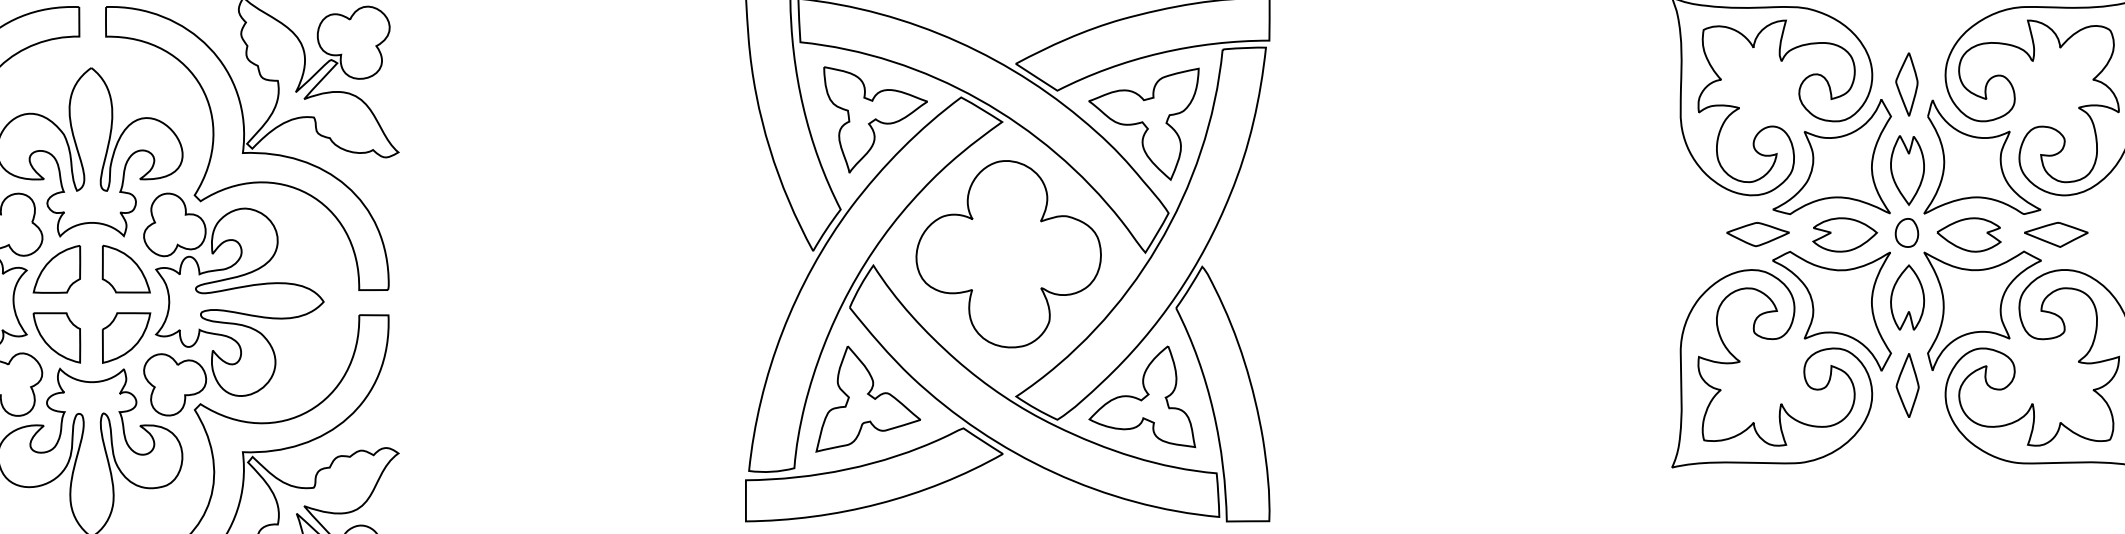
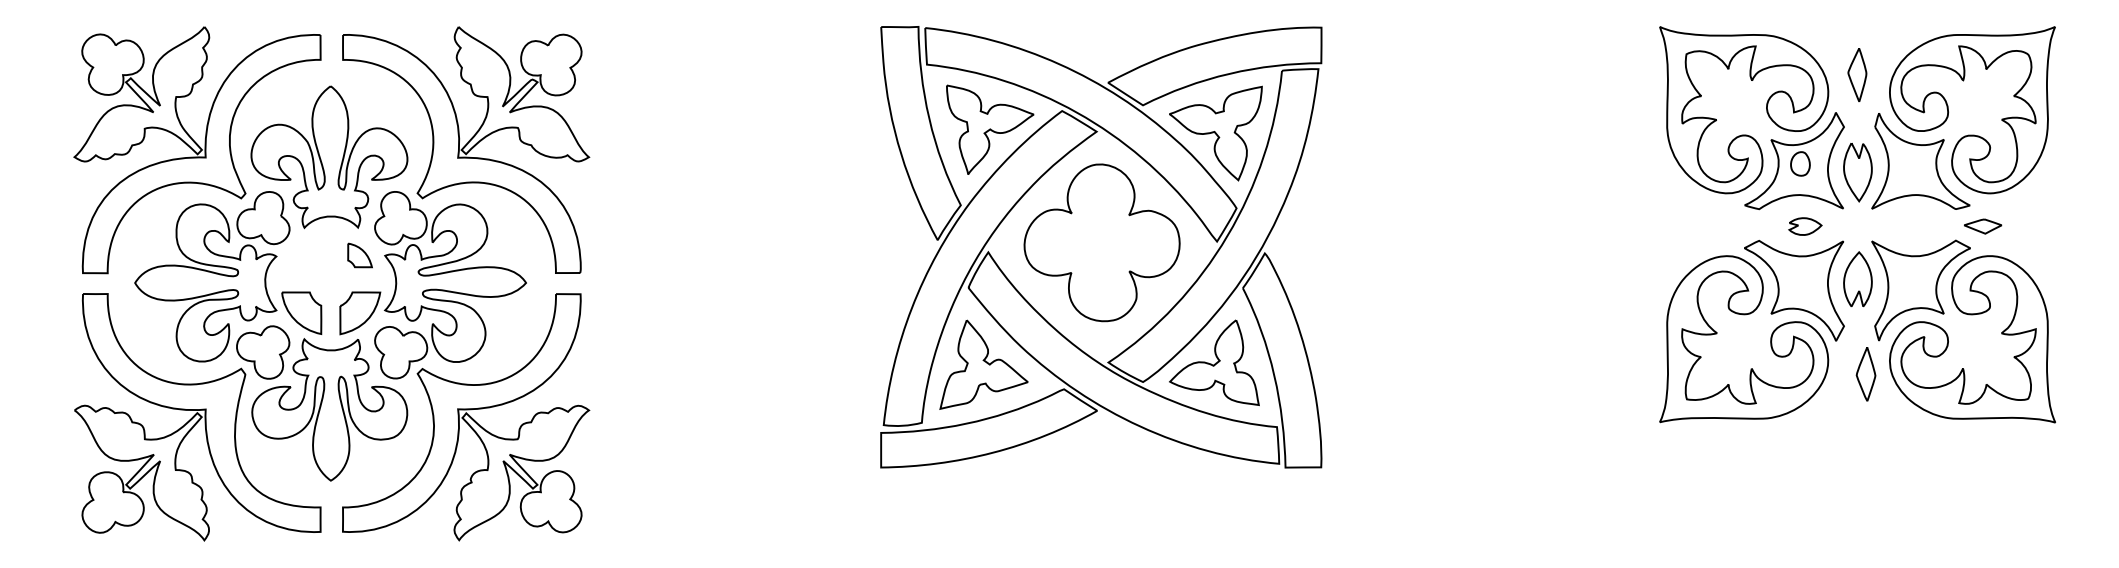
part: (1907, 83) -> (1857, 74), moved
part: (1907, 232) -> (1800, 163), moved
part: (1757, 233) -> (1731, 225), removed
part: (1845, 234) -> (1805, 226), size x0.6
part: (1968, 234) -> (1909, 226), removed
part: (2055, 234) -> (1982, 226), size x0.7
part: (56, 269) -> (301, 255), removed
part: (125, 269) -> (359, 255), size x0.6
part: (1907, 385) -> (1865, 374), moved

